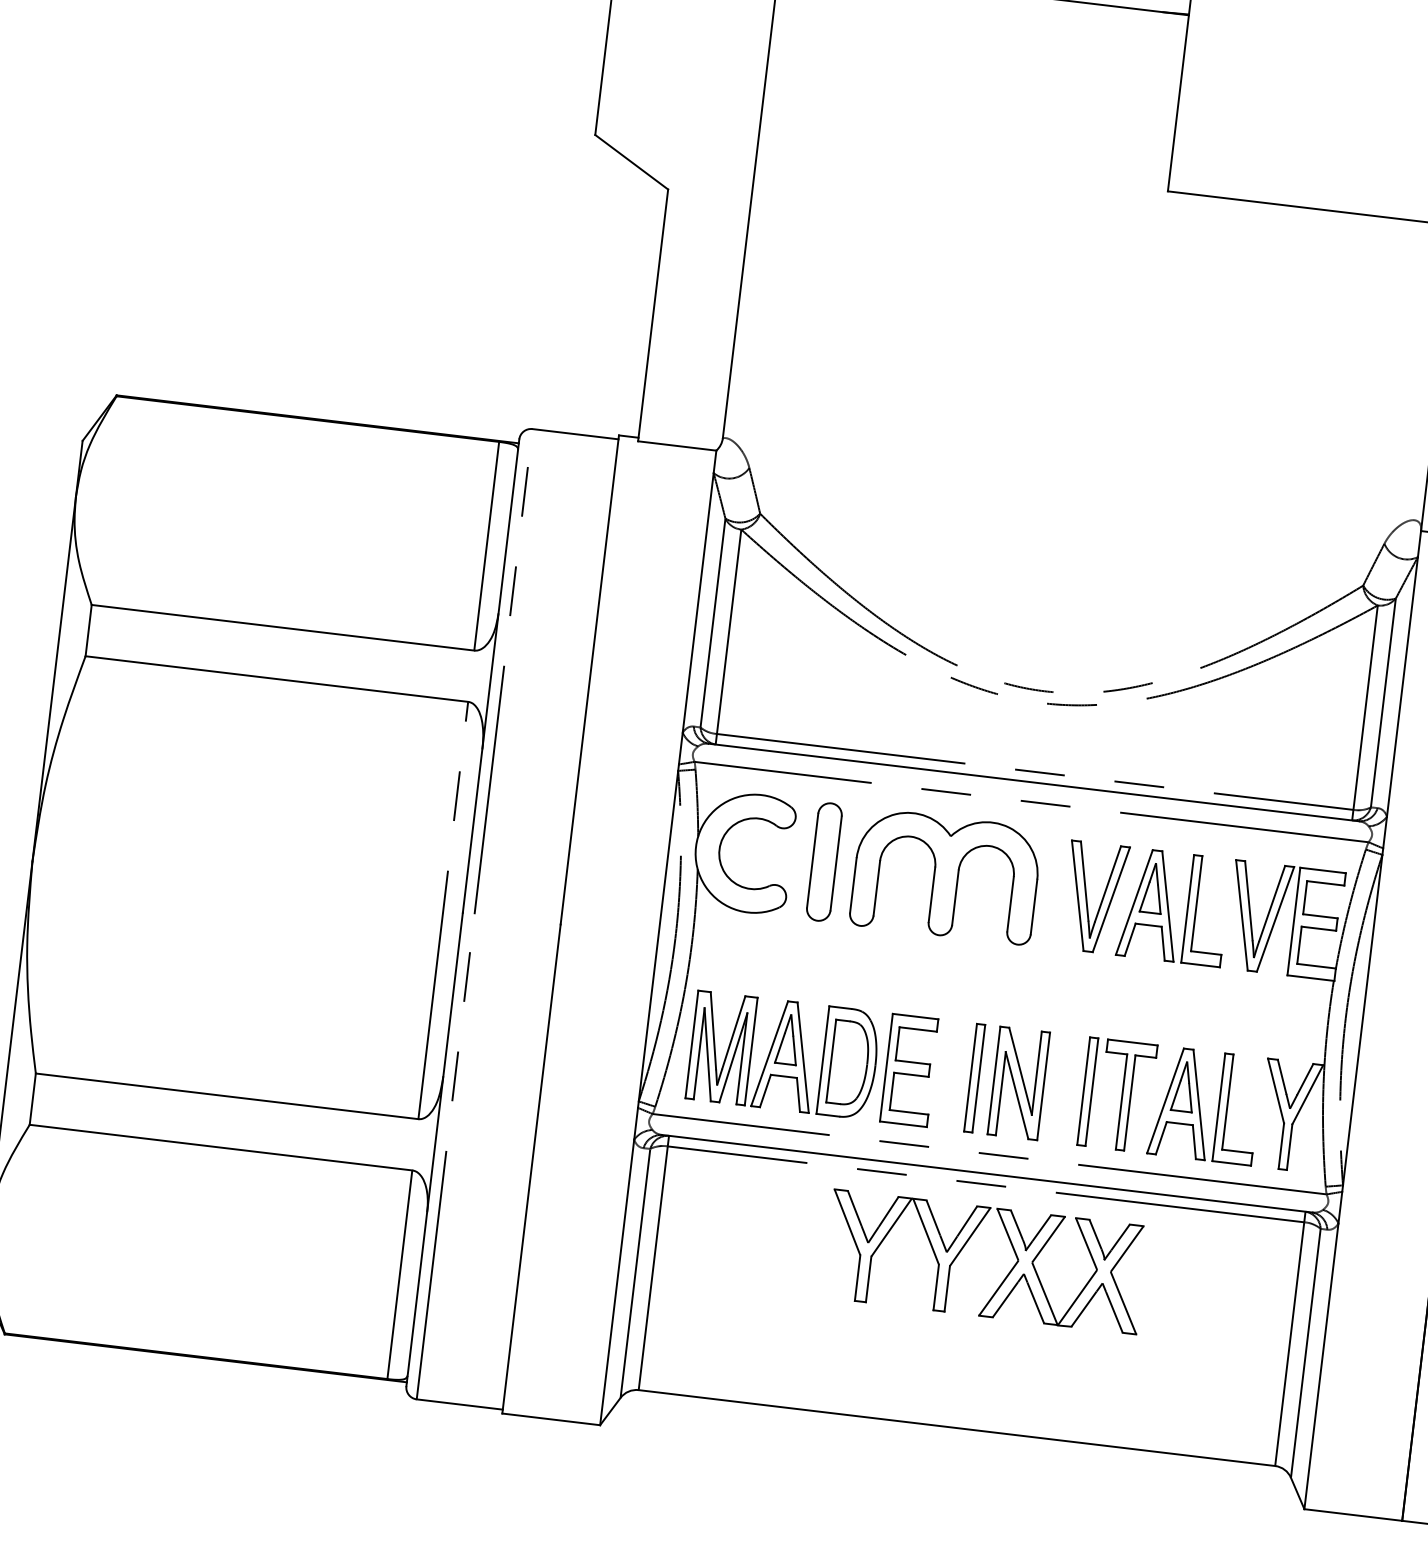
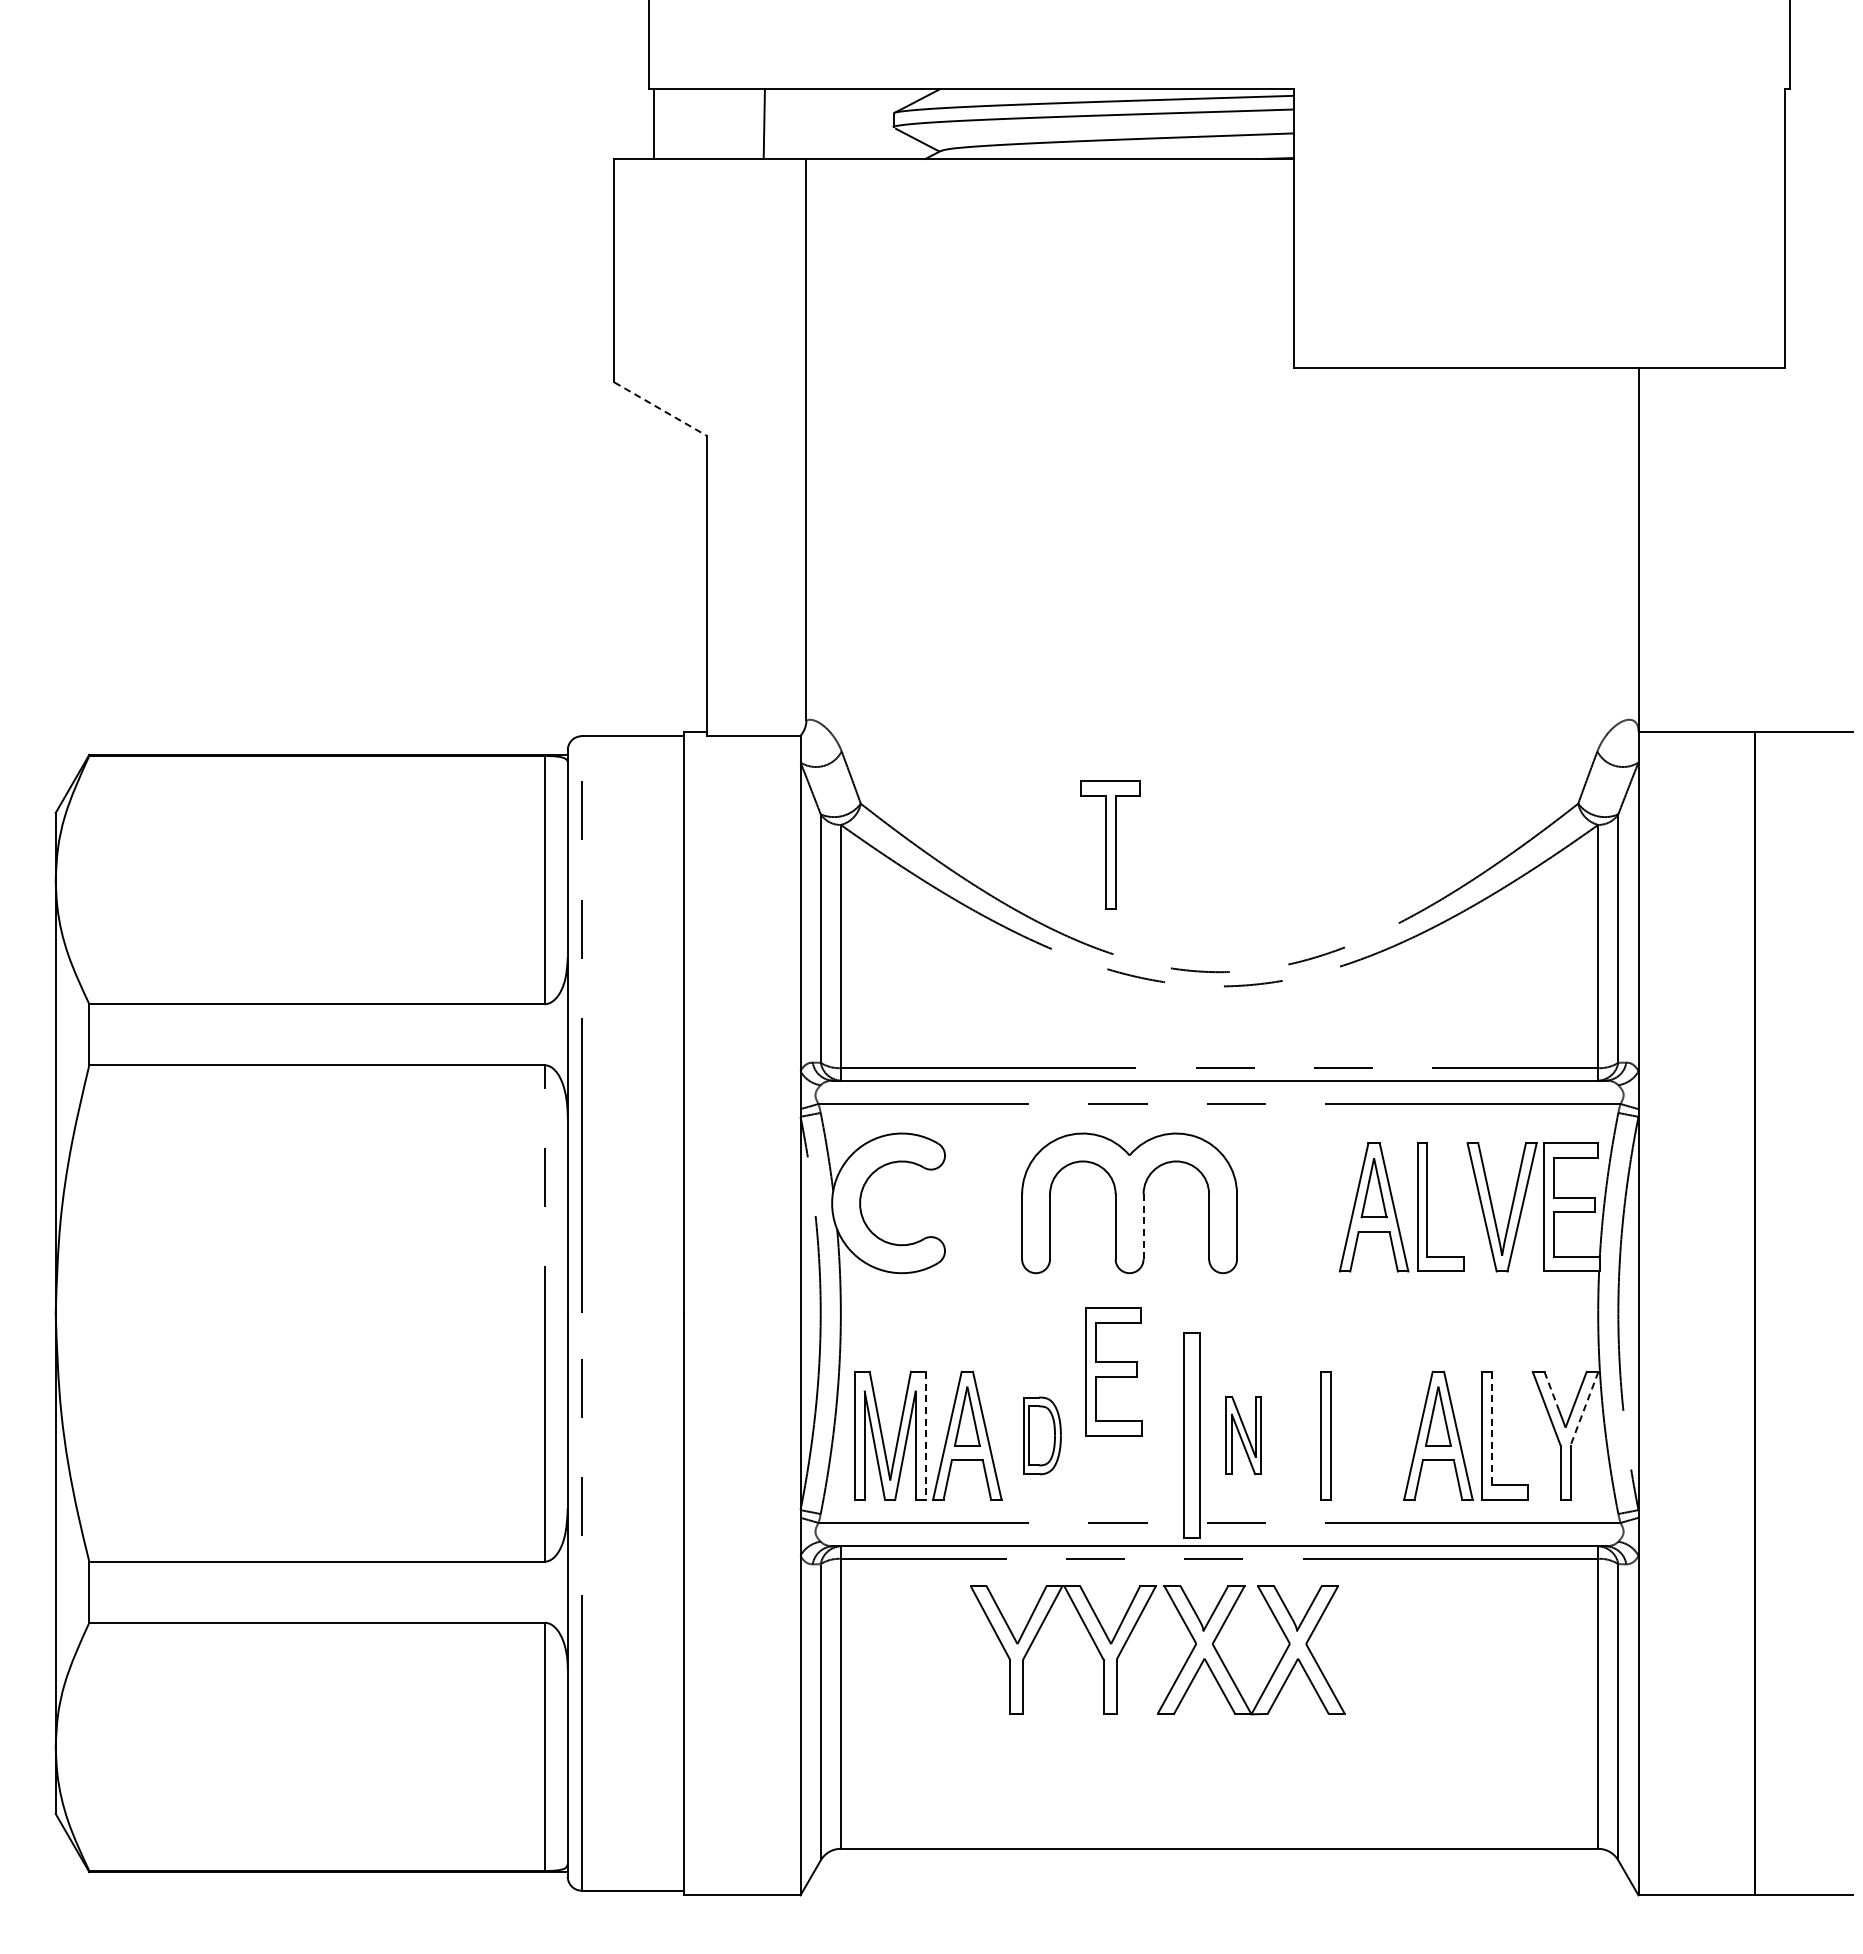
line: (631, 162) -> (660, 409), solid -> dashed
part: (824, 862) -> (984, 1203), removed
line: (955, 897) -> (1143, 1226), solid -> dashed
part: (1087, 898) -> (1298, 1209), removed
line: (751, 1052) -> (925, 1436), solid -> dashed
part: (849, 1062) -> (1042, 1435), size x0.6
part: (909, 1070) -> (1113, 1371), moved
line: (1281, 1076) -> (1551, 1391), solid -> dashed
part: (973, 1077) -> (1190, 1435), size x1.6
part: (1018, 1083) -> (1243, 1435), size x0.6
part: (1126, 1095) -> (1110, 844), moved
line: (1307, 1095) -> (1584, 1409), solid -> dashed
line: (1227, 1102) -> (1491, 1428), solid -> dashed
part: (1005, 1276) -> (1183, 1664), moved

